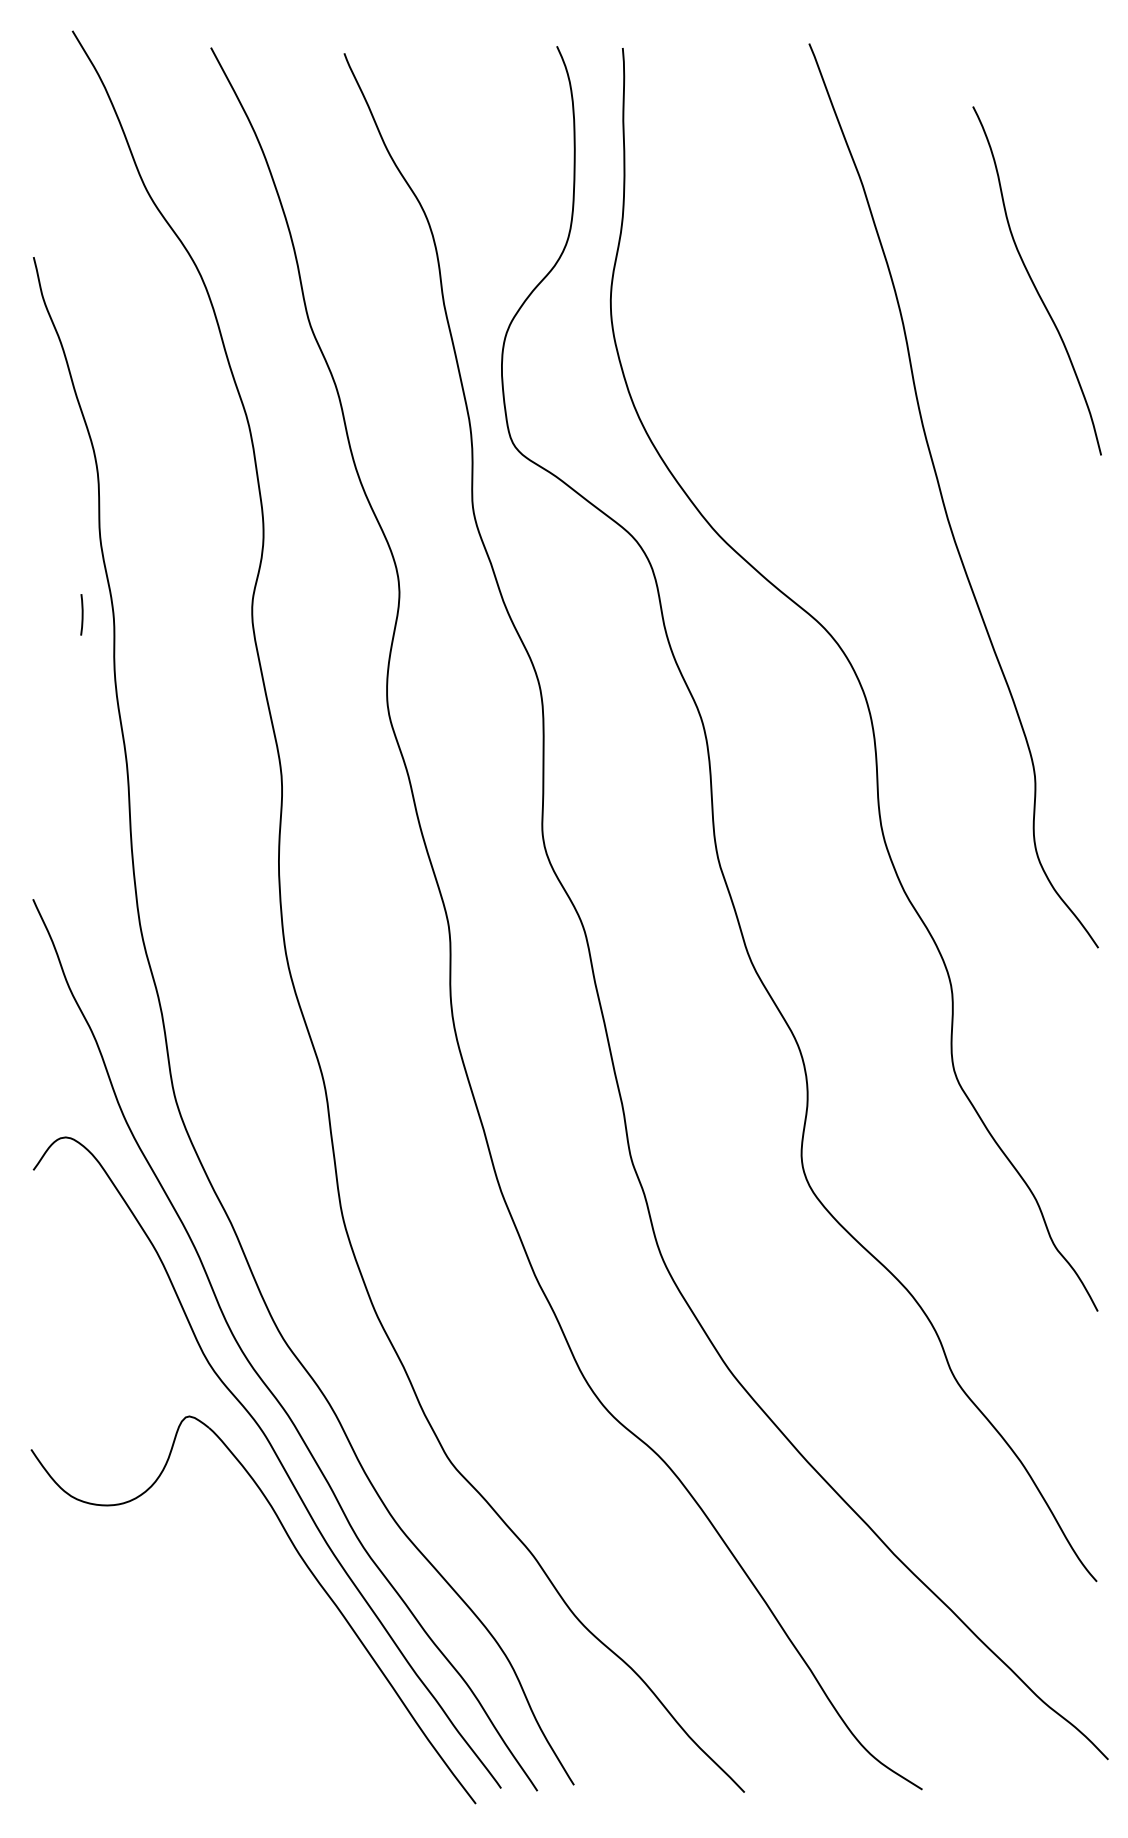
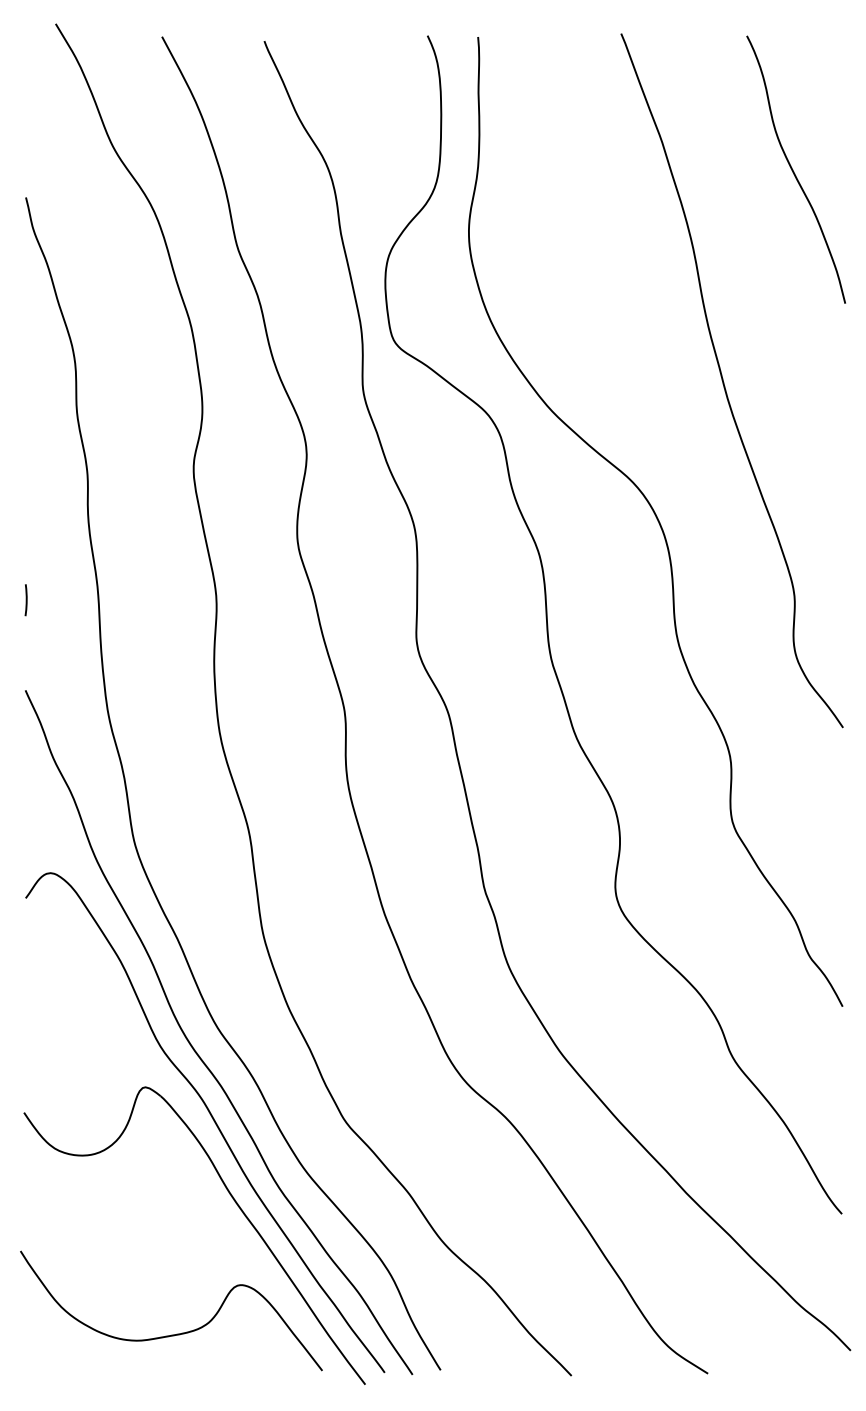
curve: (1033, 281) -> (793, 170), moved
line: (81, 614) -> (25, 599), moved
curve: (231, 1737) -> (177, 1333), added

